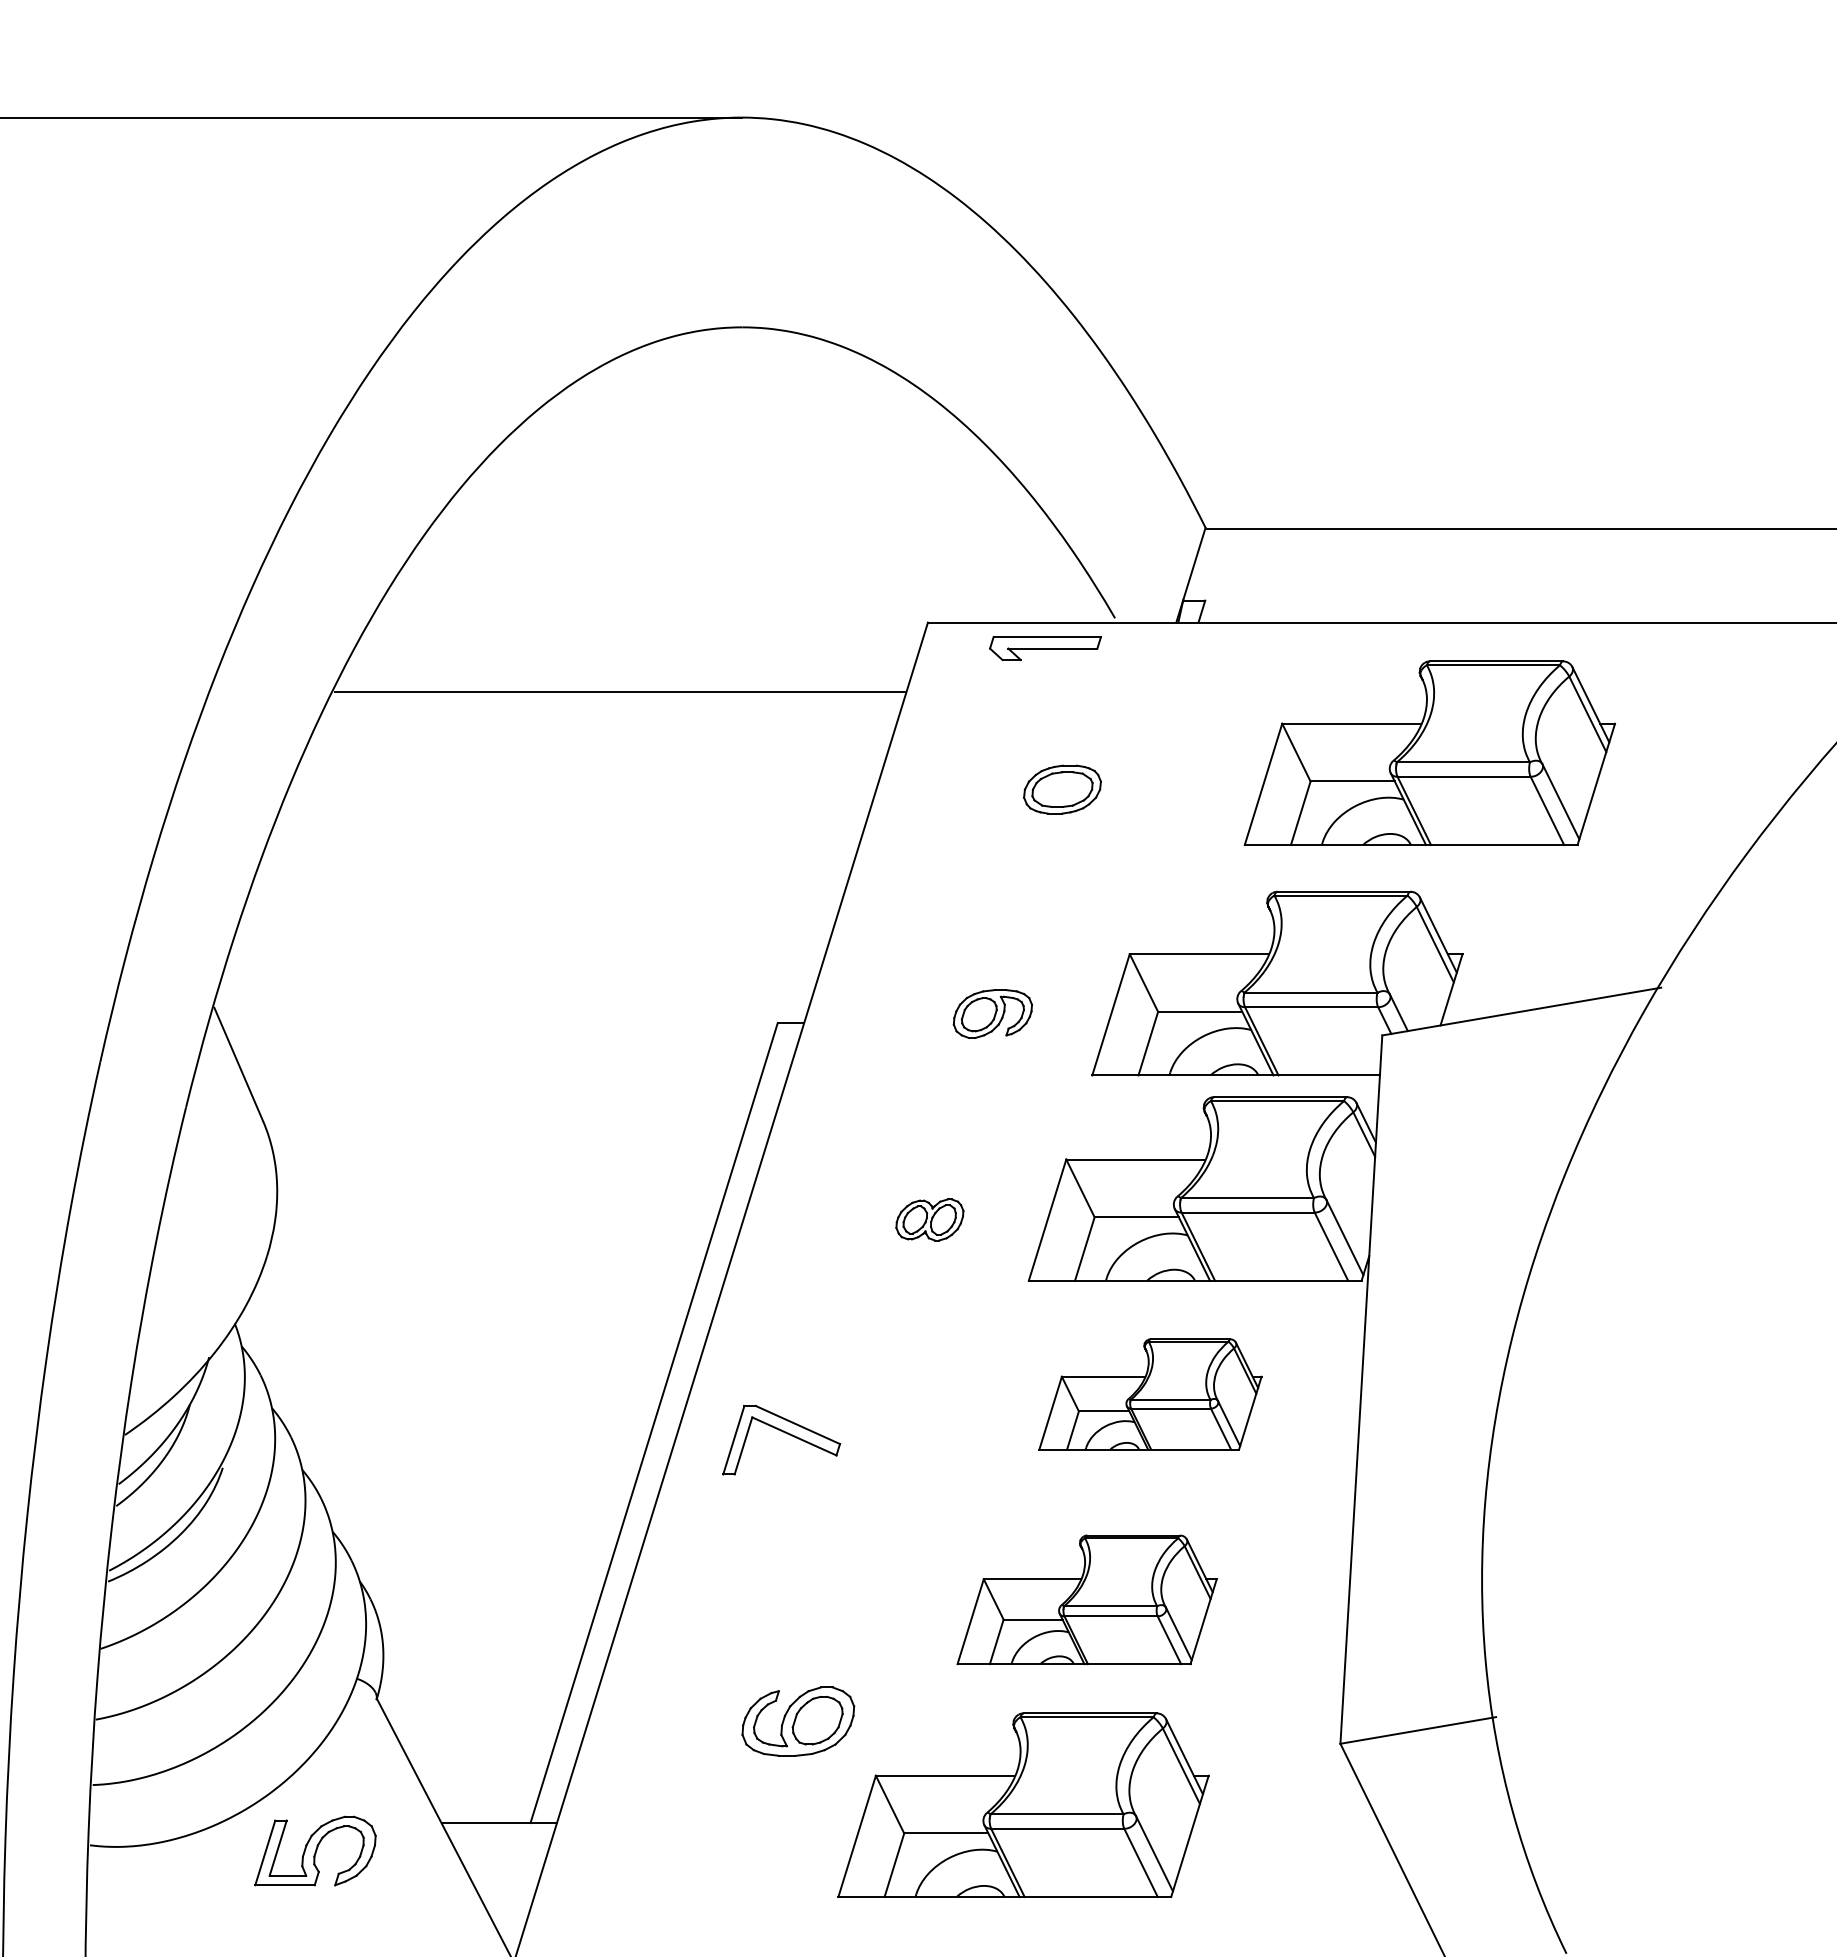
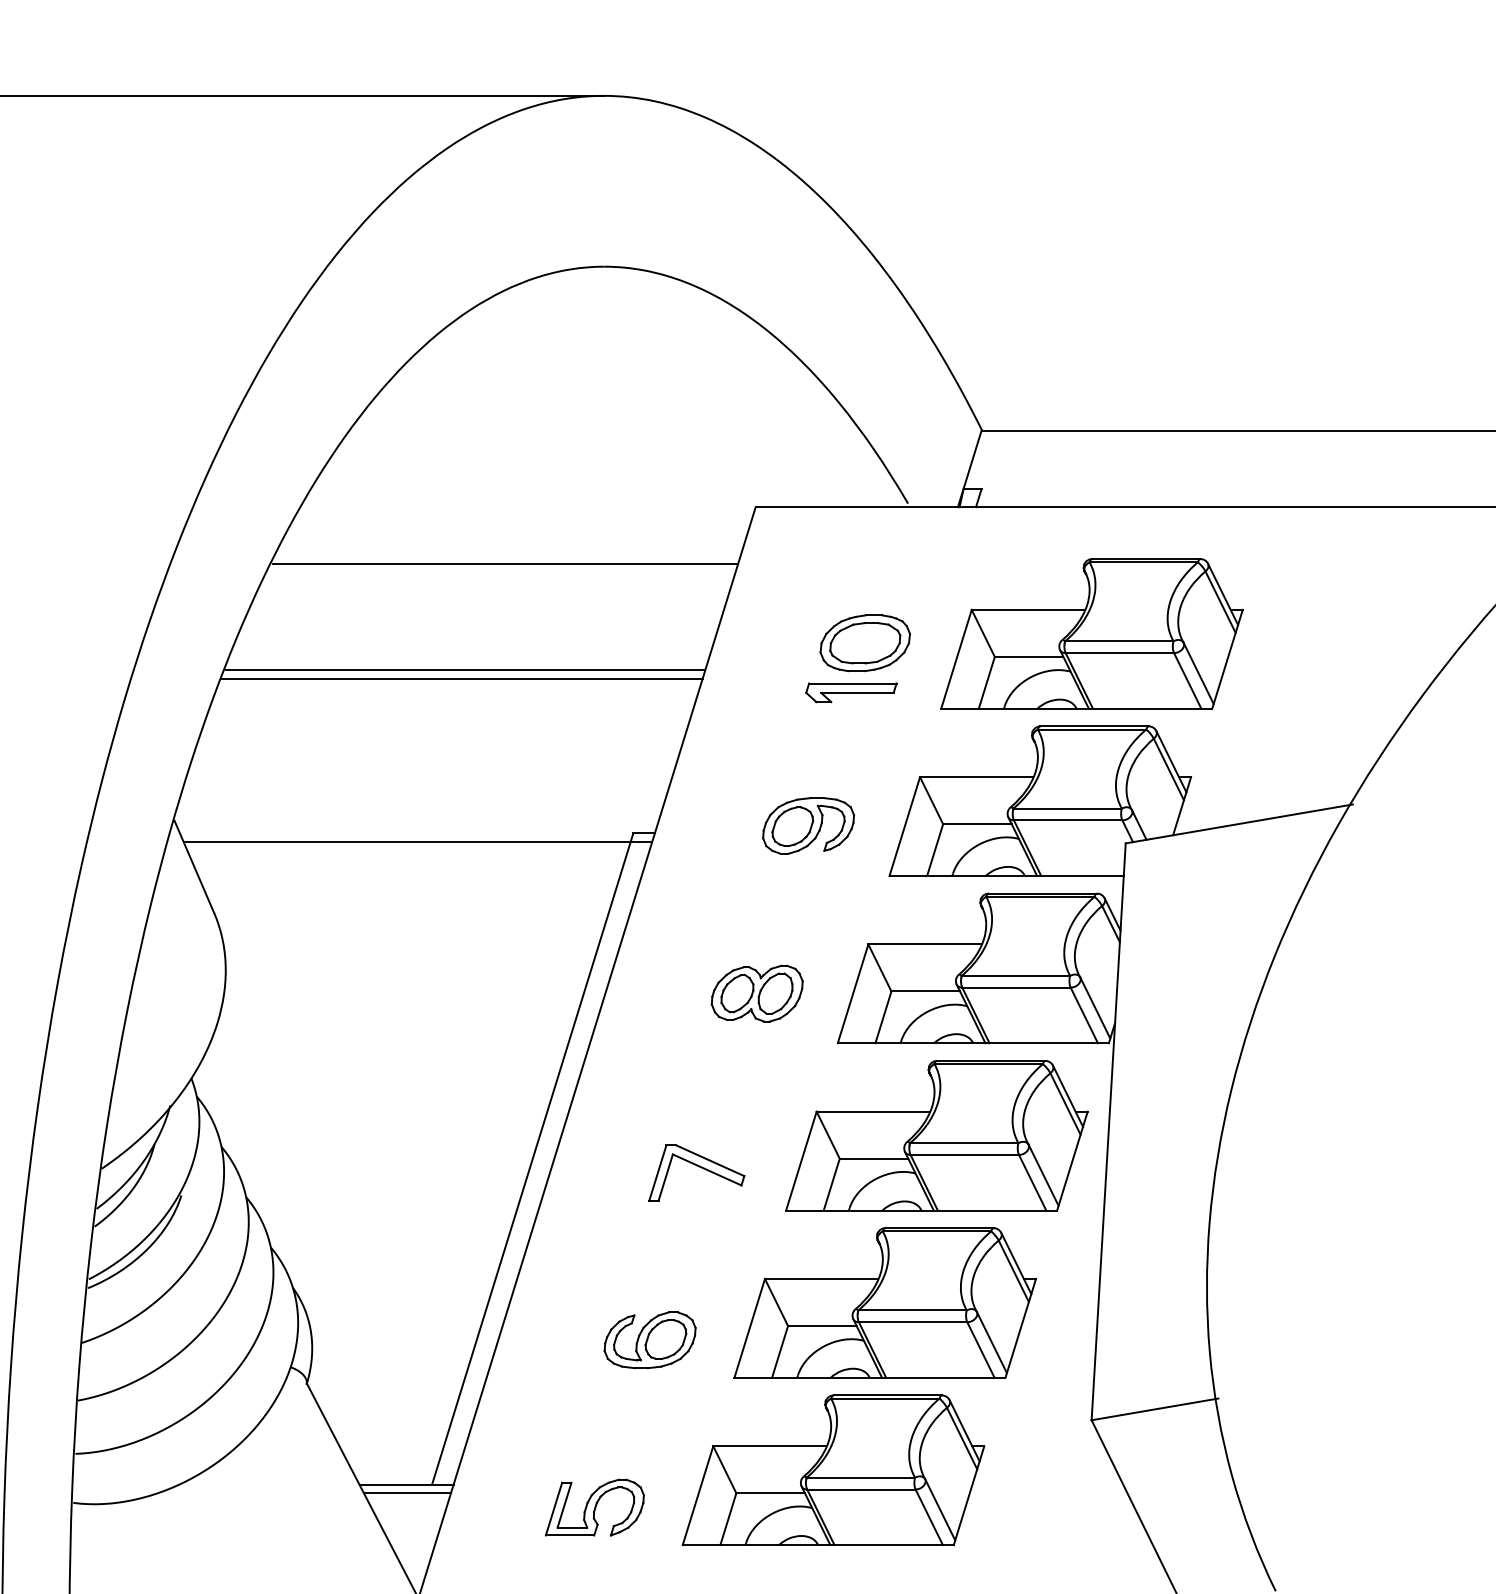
part: (1045, 648) -> (851, 692), moved
part: (1429, 753) -> (1091, 634), moved
part: (1062, 789) -> (865, 643), size x1.43
line: (571, 822) -> (465, 669), added
line: (567, 833) -> (462, 678), added
part: (992, 1013) -> (808, 825), size x1.43
line: (513, 1033) -> (418, 841), added
part: (929, 1219) -> (756, 993), size x1.67
part: (1150, 1394) -> (936, 1135), size x1.67
part: (782, 1432) -> (697, 1166), moved
part: (1087, 1599) -> (885, 1302), size x1.43
part: (798, 1721) -> (650, 1340), moved
line: (499, 1832) -> (406, 1492), added
part: (315, 1850) -> (594, 1507), moved

